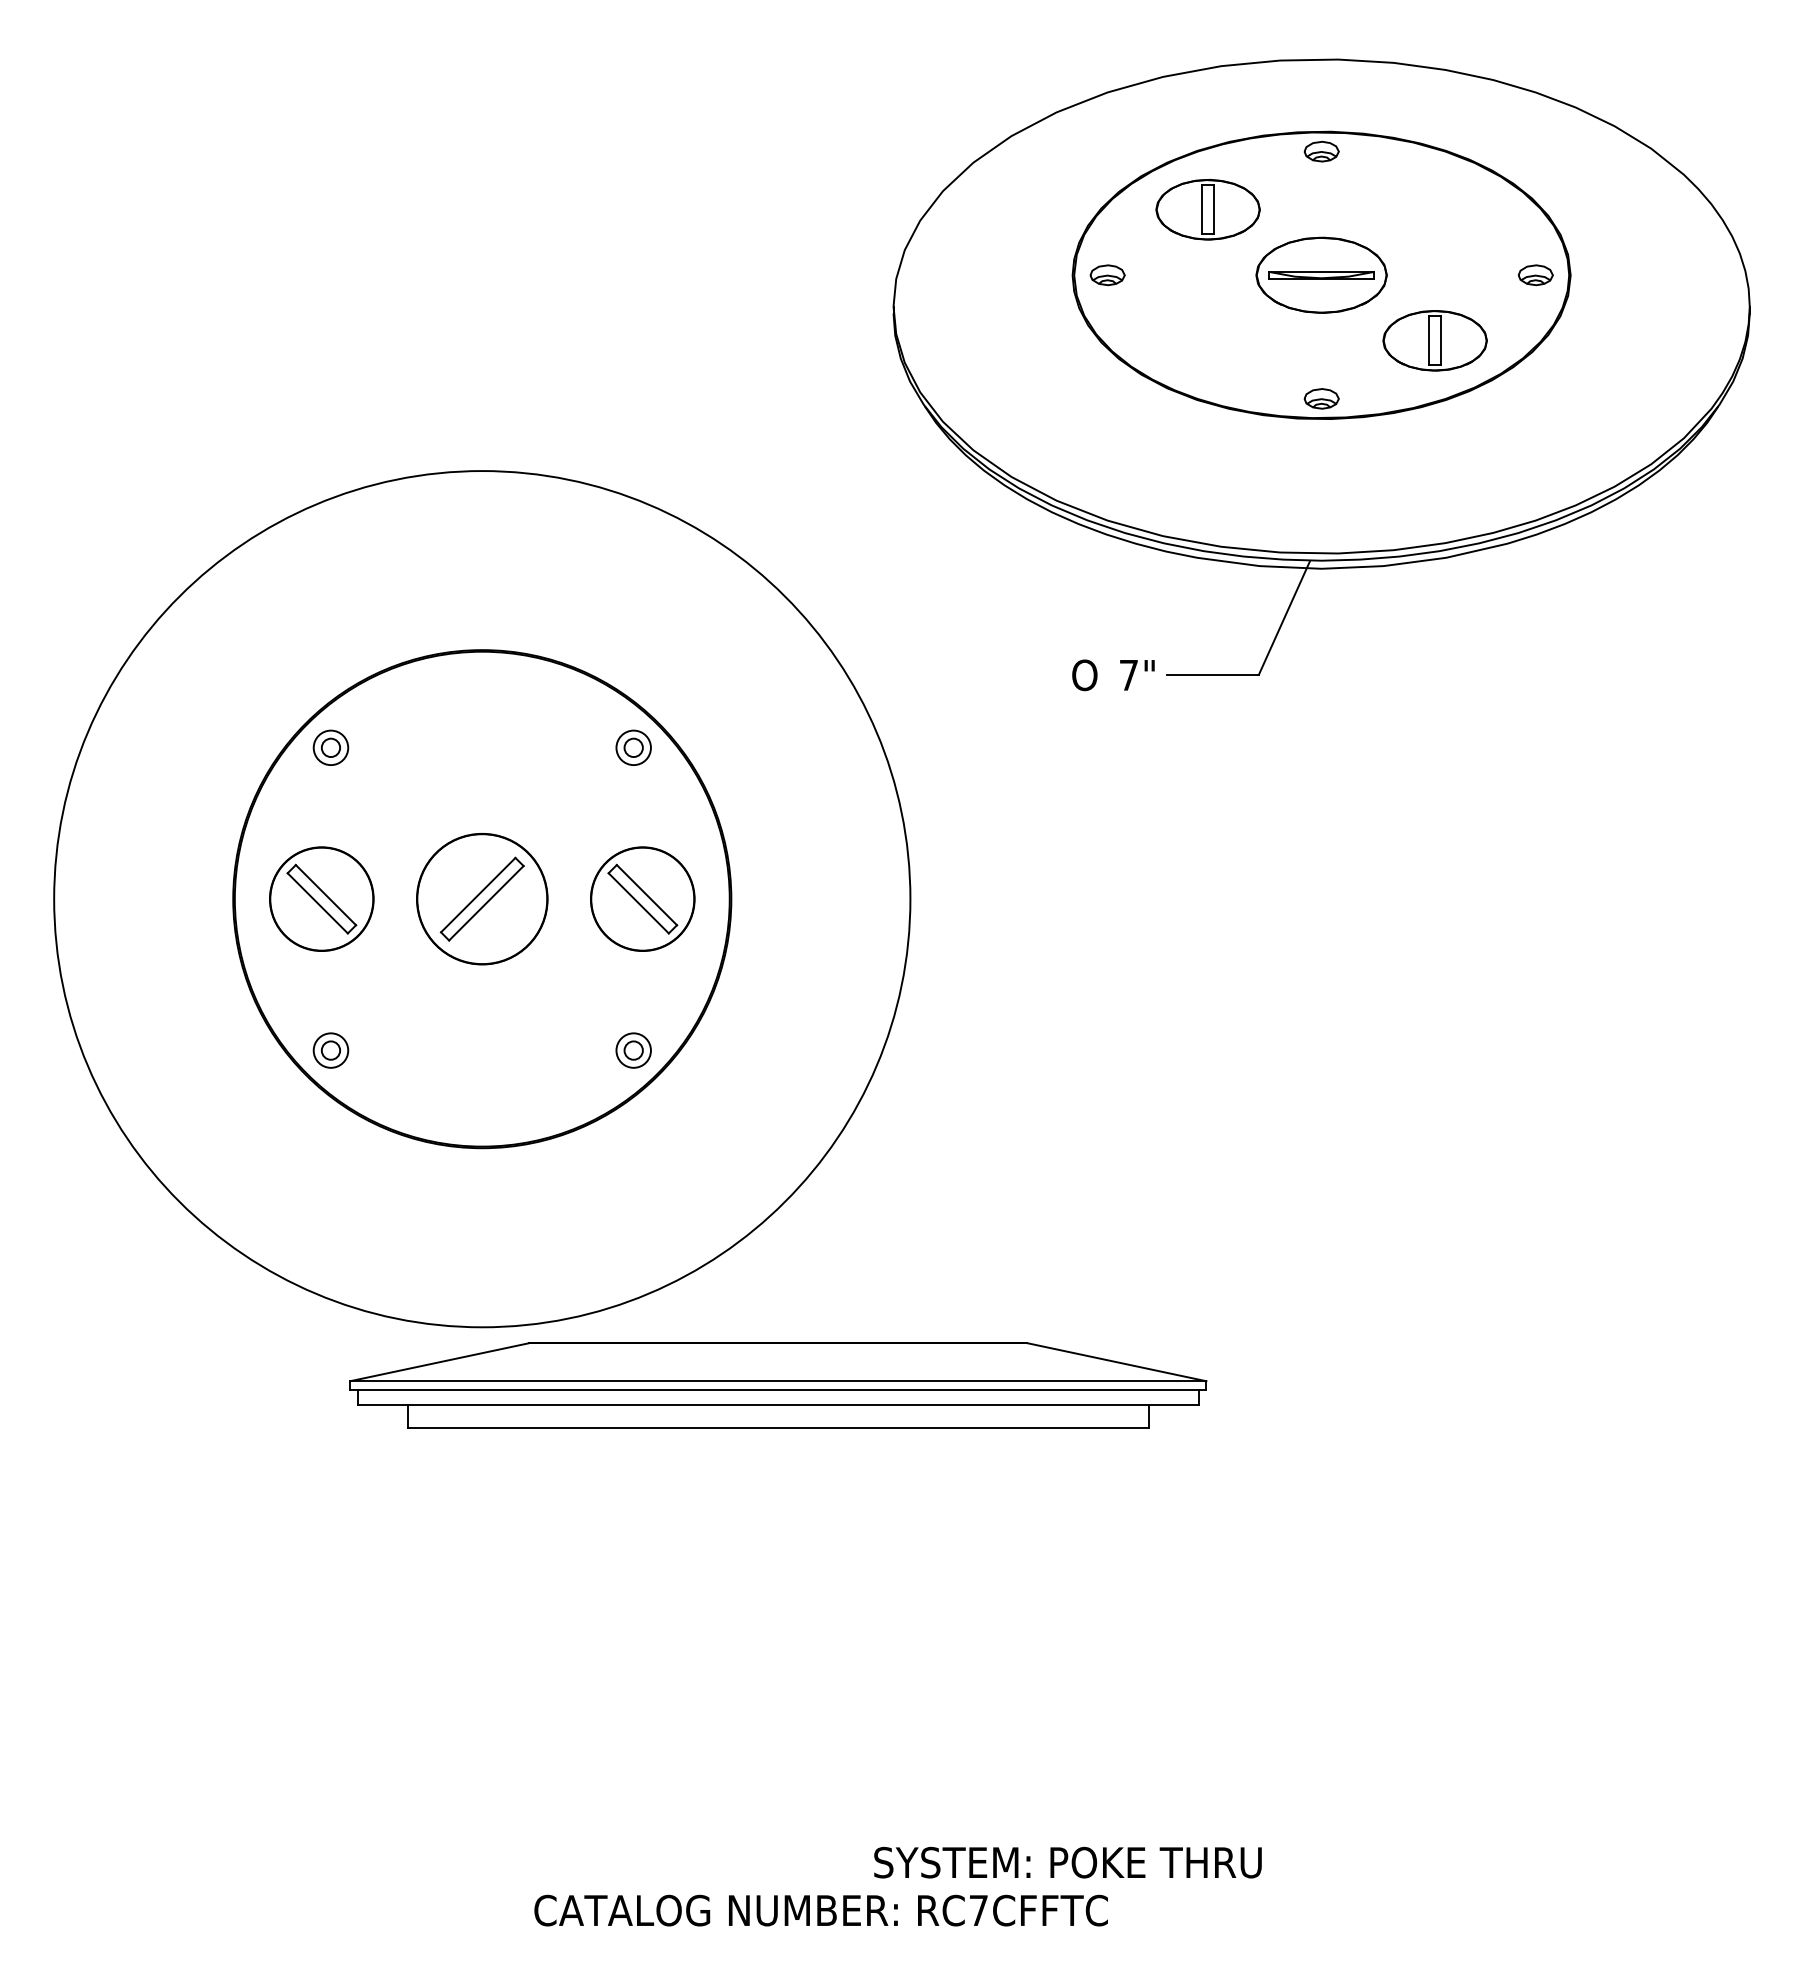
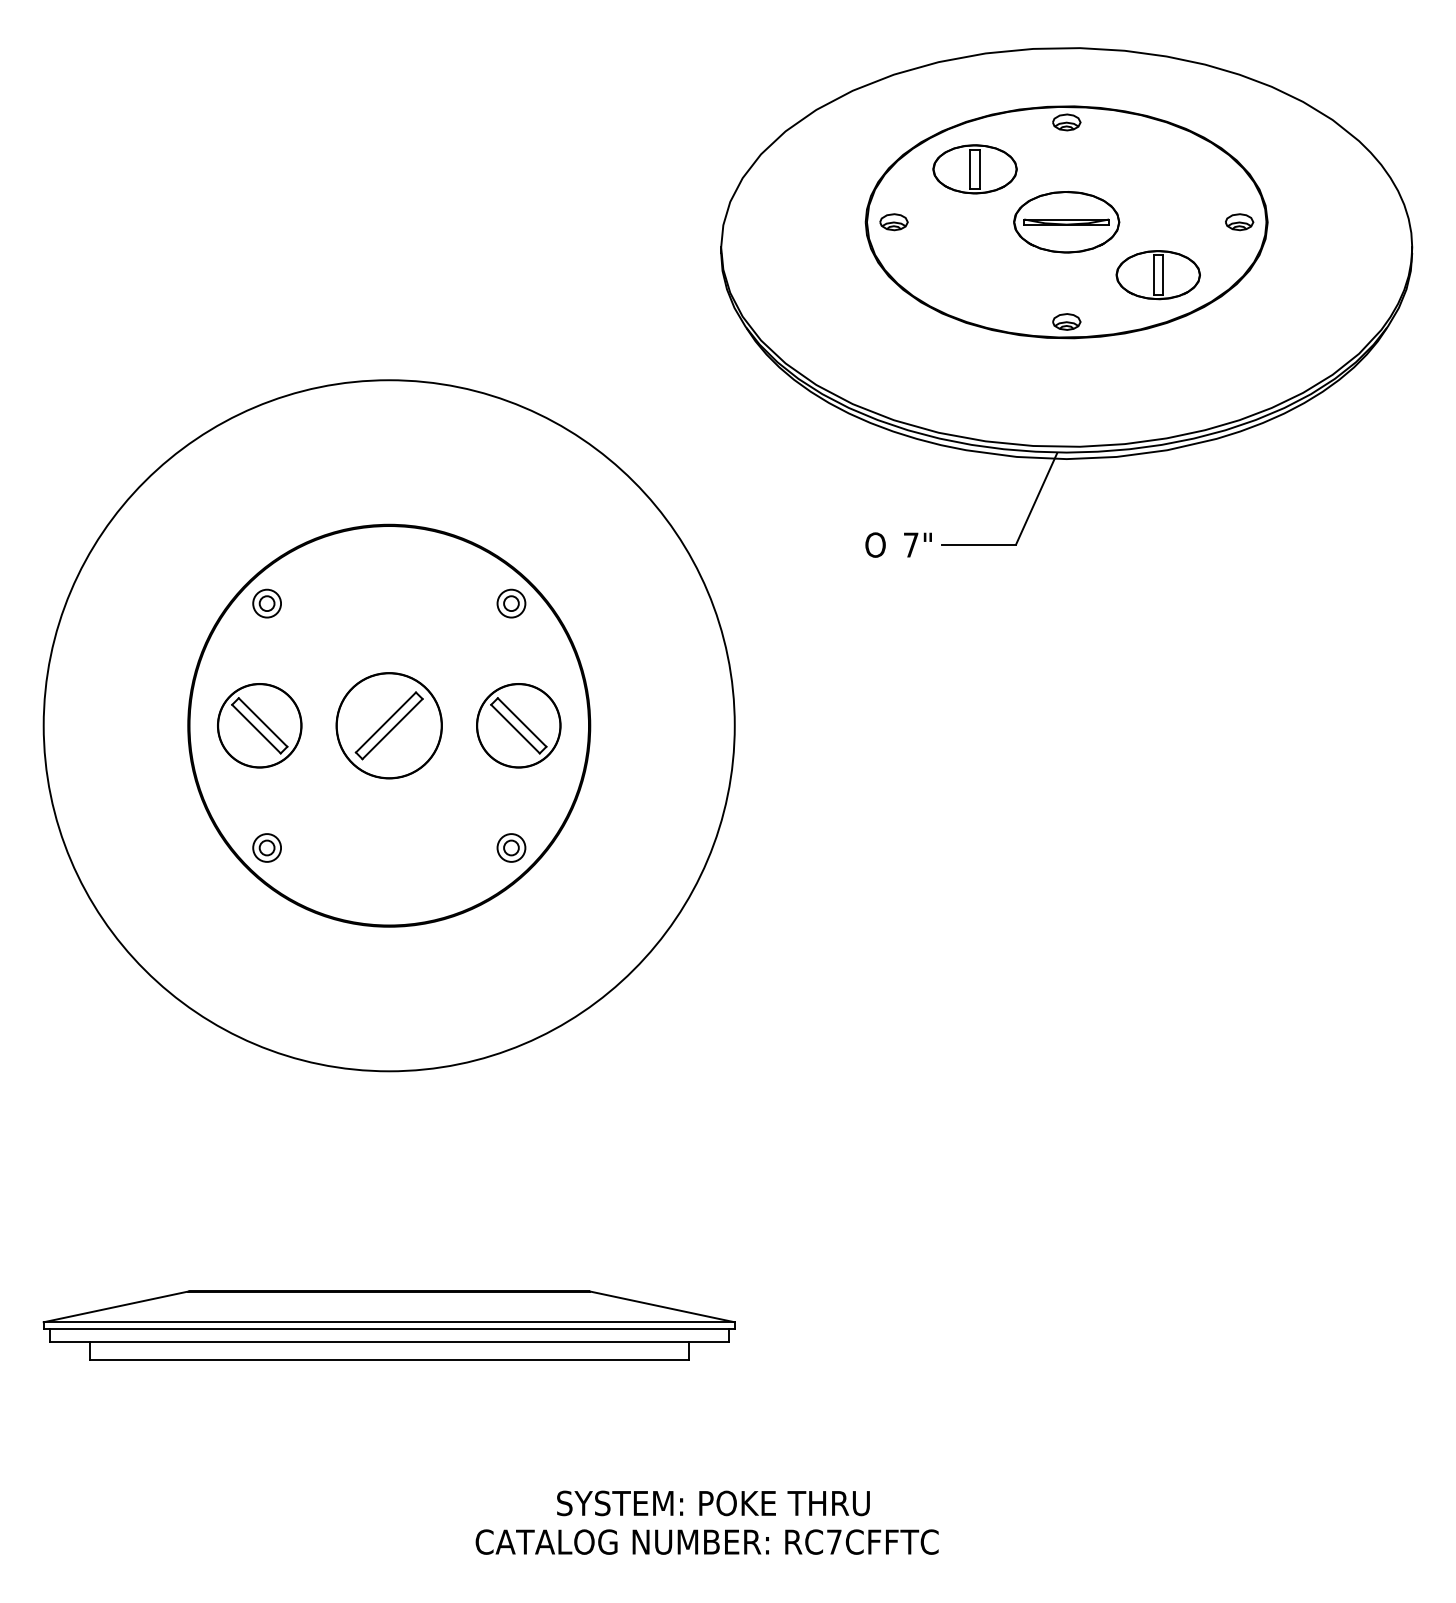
part: (778, 1385) -> (389, 1325), moved
text: (1067, 1862) -> (713, 1503), moved
text: (820, 1910) -> (706, 1542), moved

